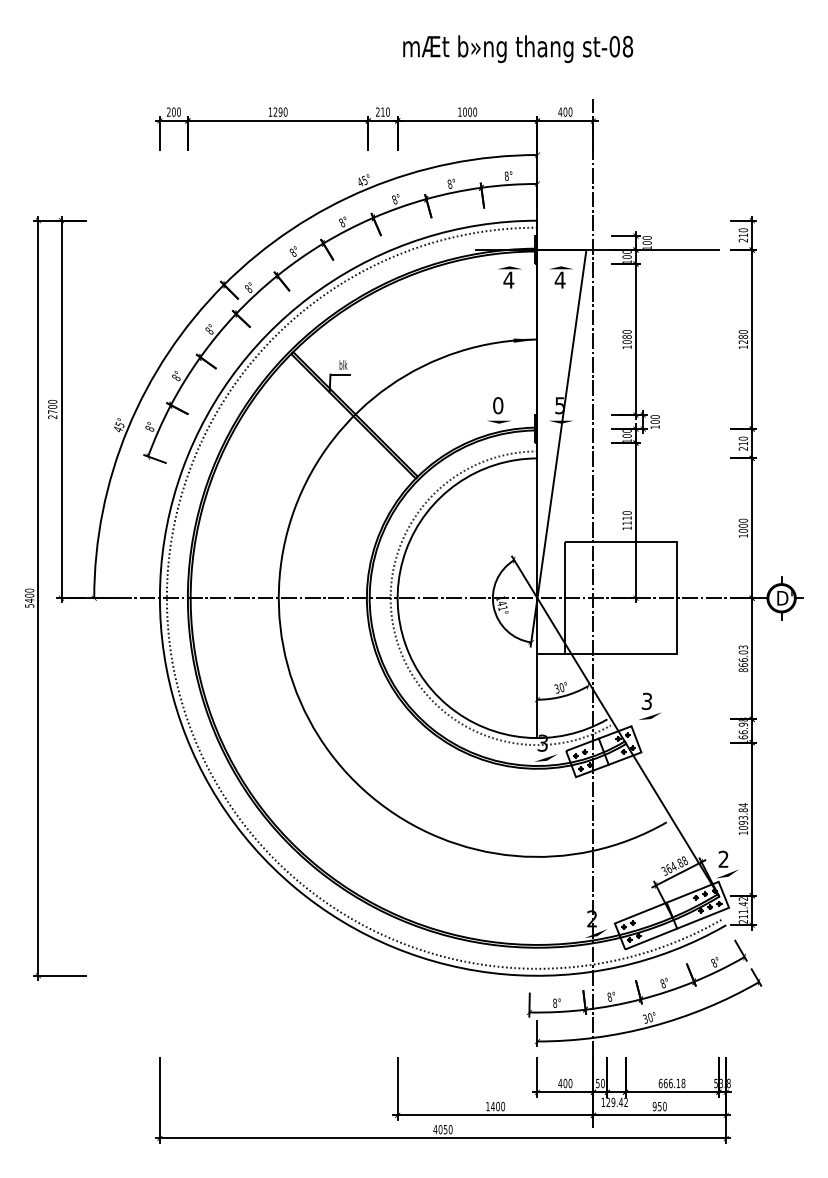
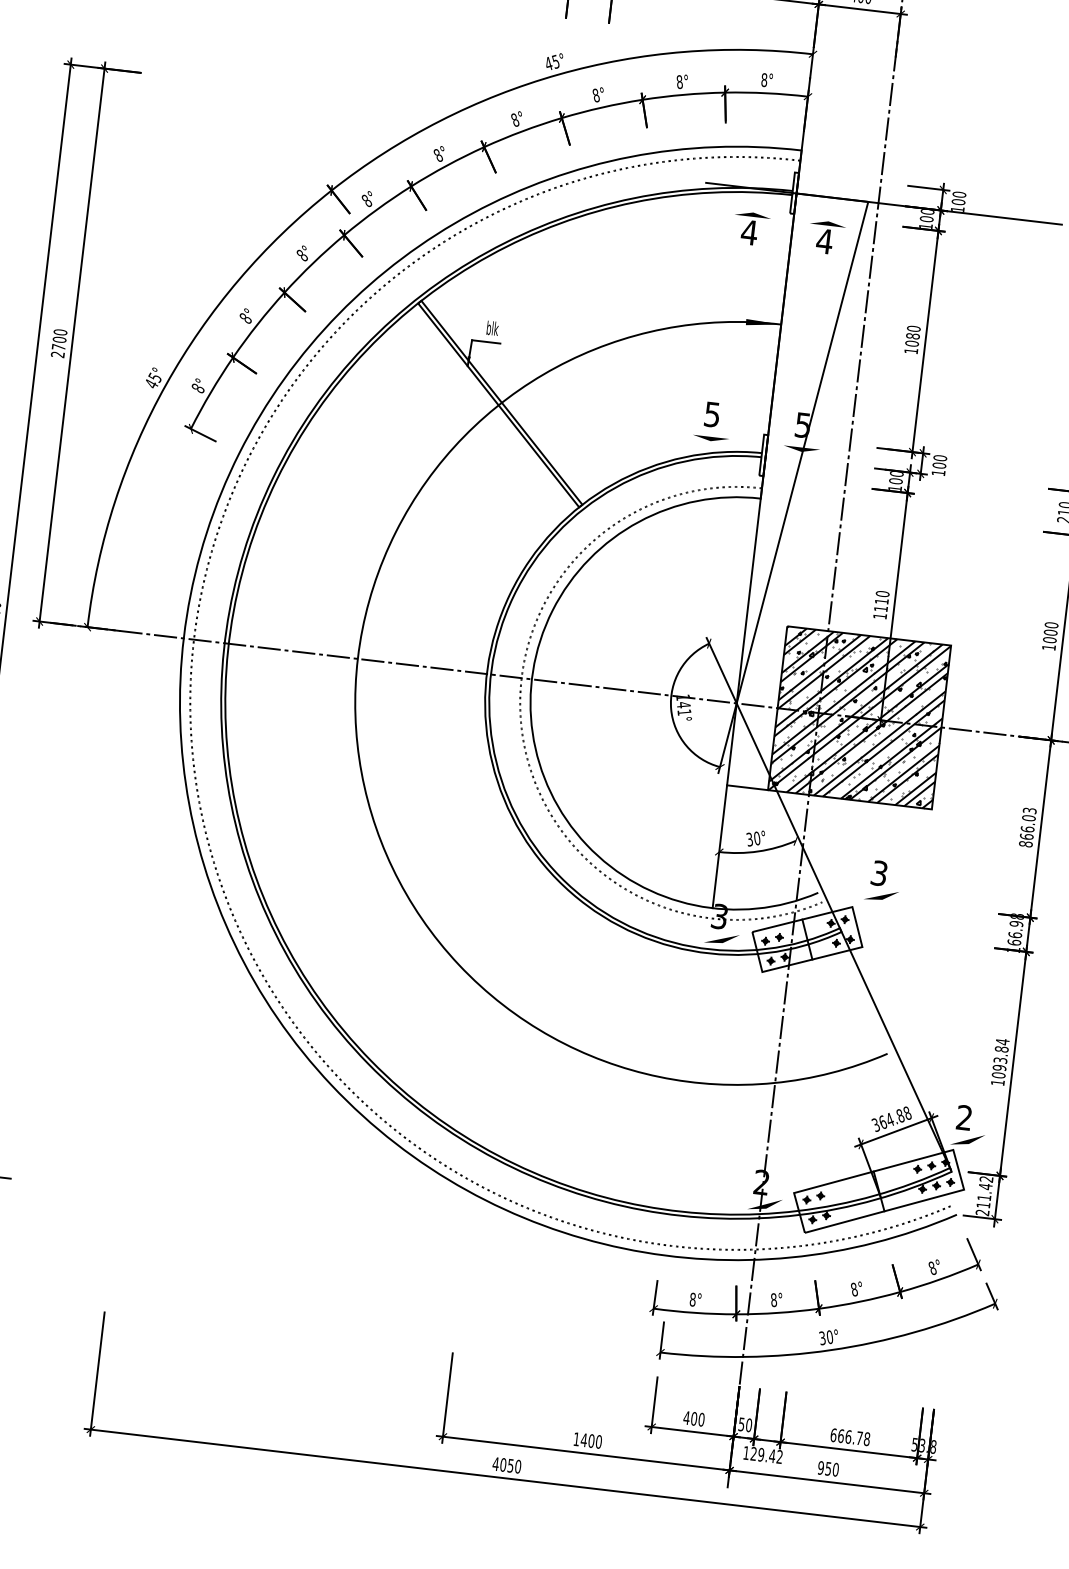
text: (498, 405) -> (712, 414), 0 -> 5
hatch: (621, 598) -> (859, 718), added
text: (678, 1083) -> (859, 1438), 666.18 -> 666.78

